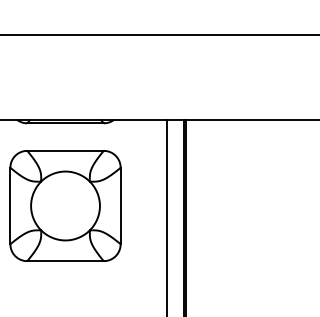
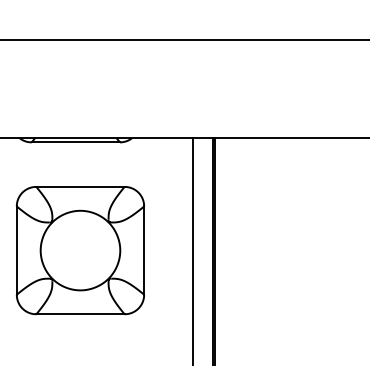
part: (65, 205) -> (80, 250), moved

